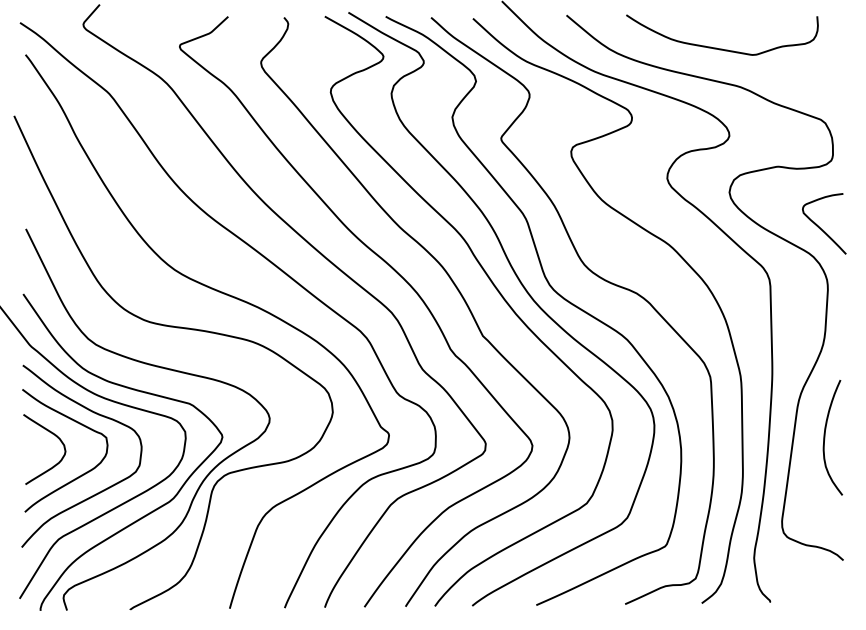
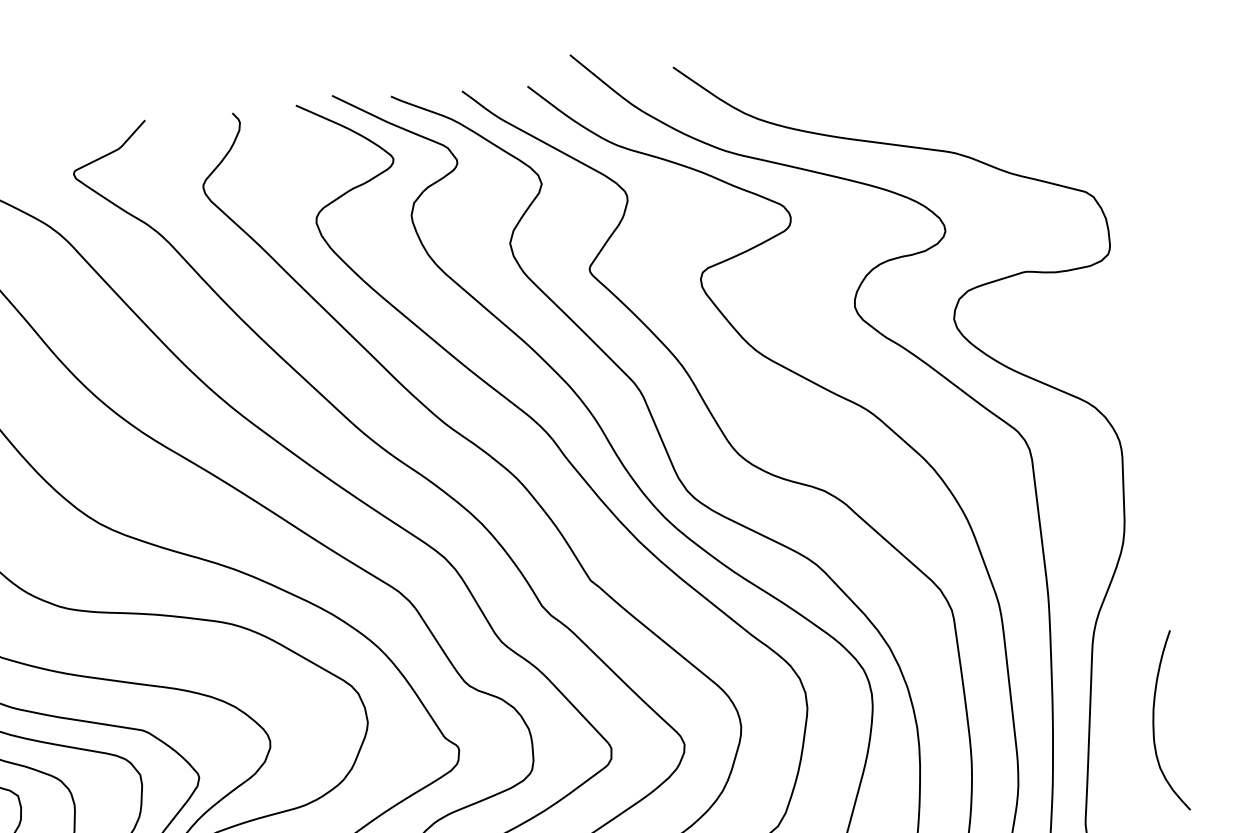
curve: (722, 48) -> (921, 95), removed
curve: (820, 227) -> (1101, 360), removed
curve: (825, 437) -> (1155, 722), moved

